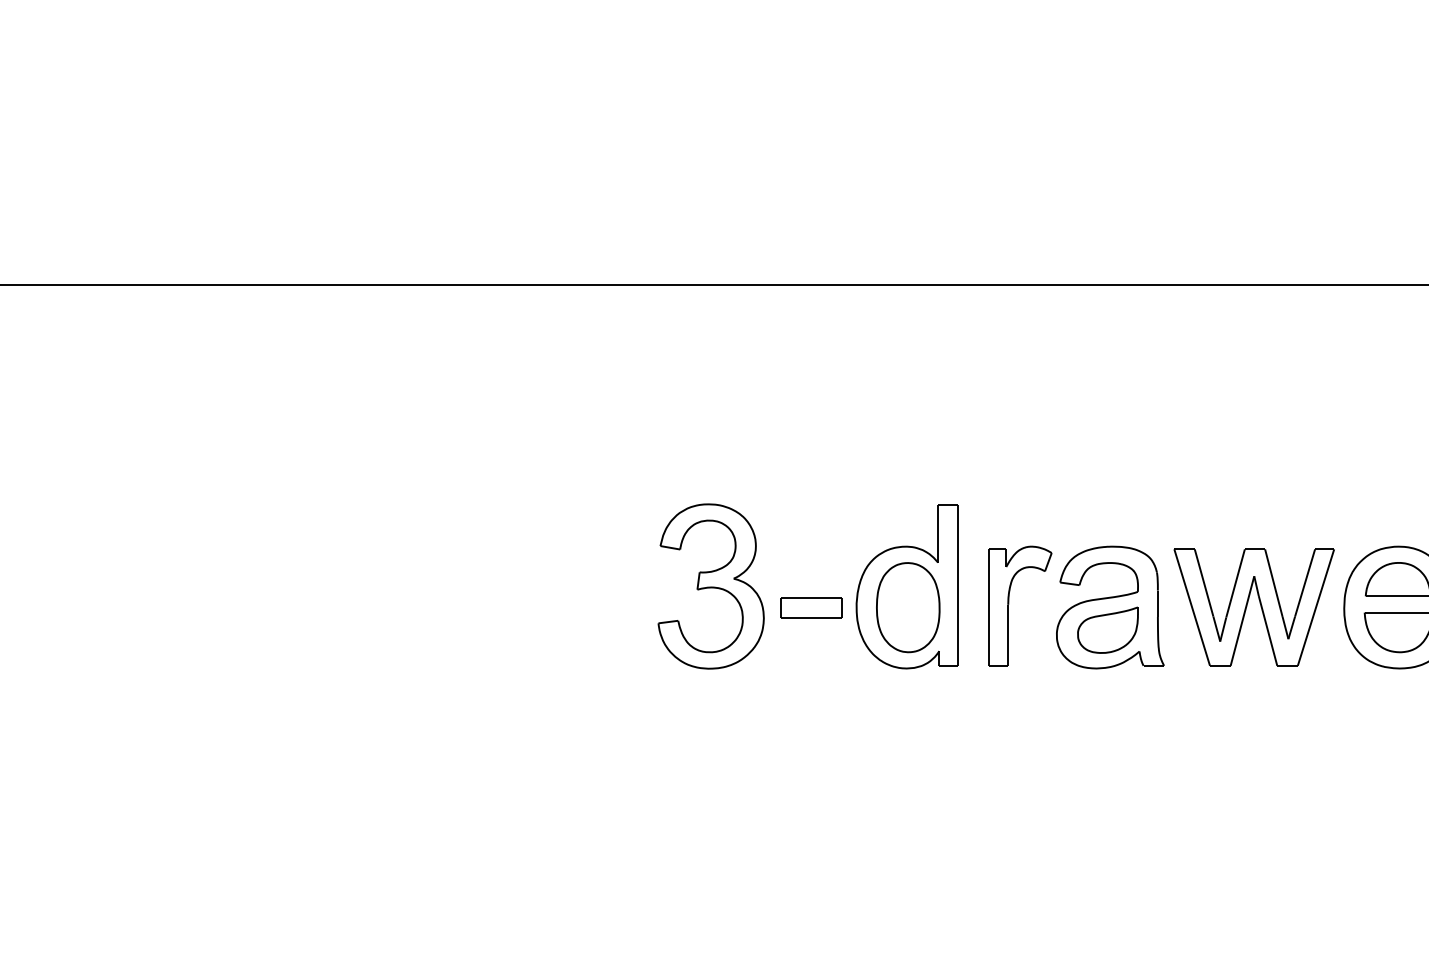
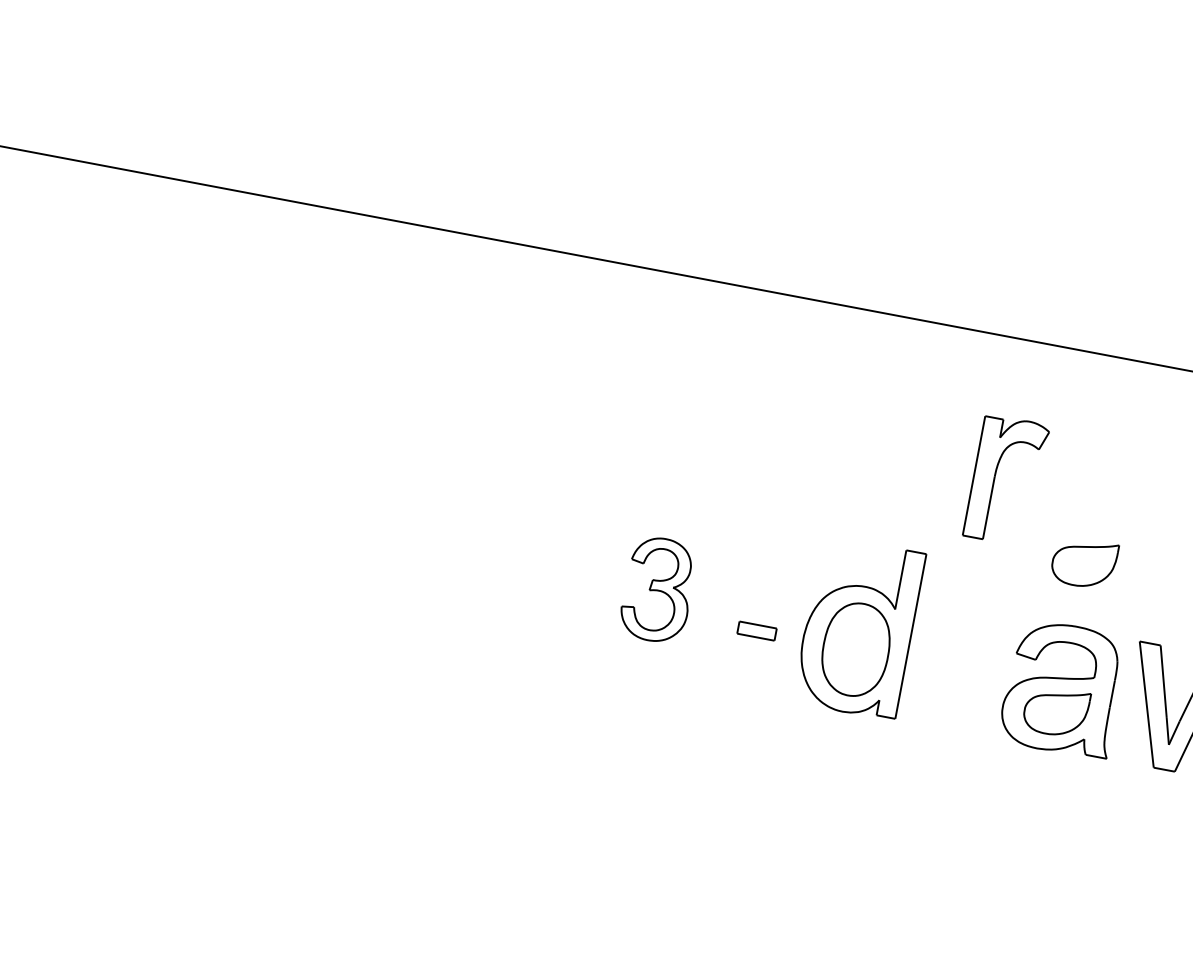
part: (1107, 484) -> (1083, 562), added
part: (710, 586) -> (657, 589), size x0.6
part: (1009, 604) -> (996, 476), moved
part: (811, 607) -> (757, 630), size x0.6

